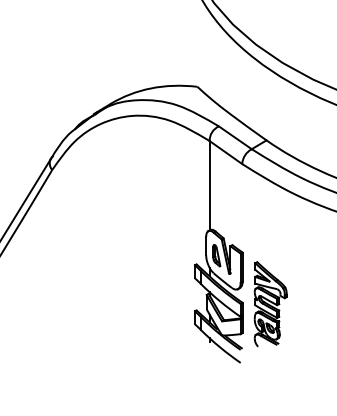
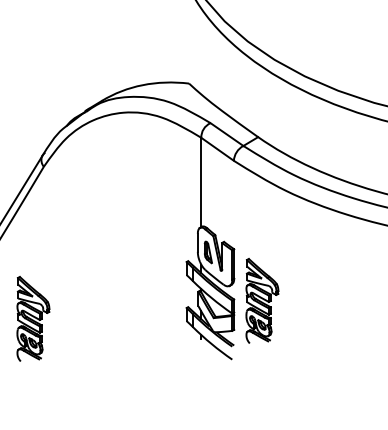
part: (41, 321) -> (33, 318), added

